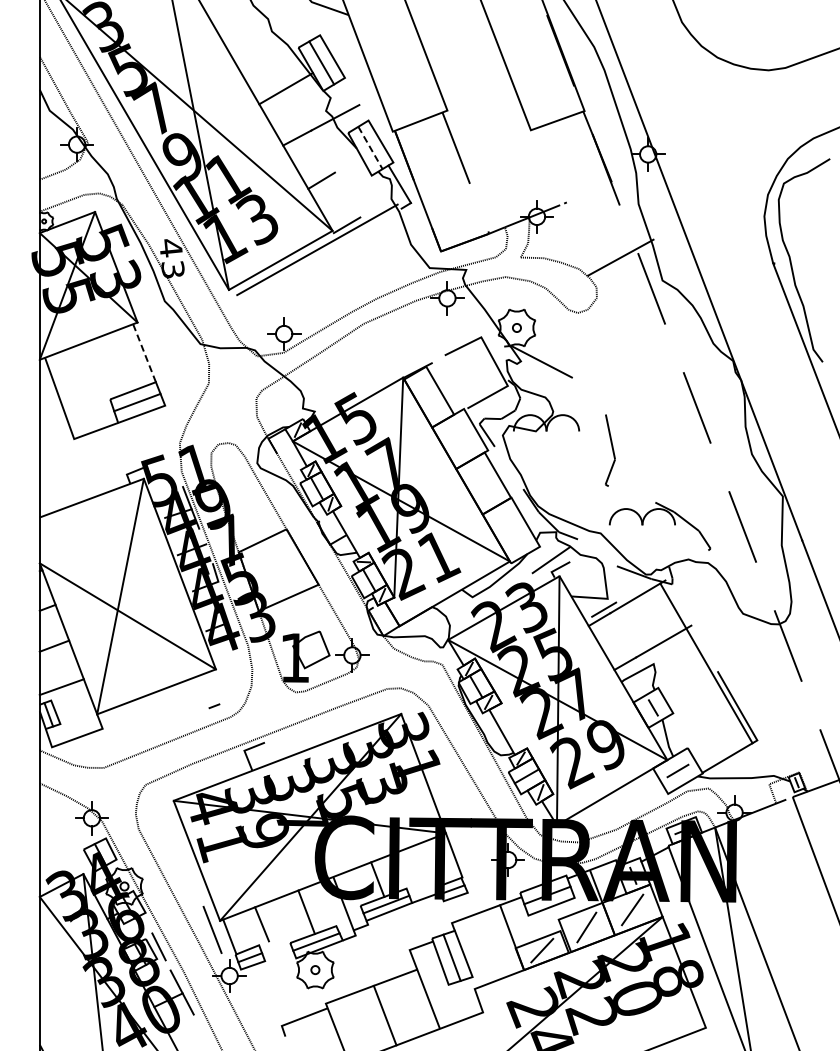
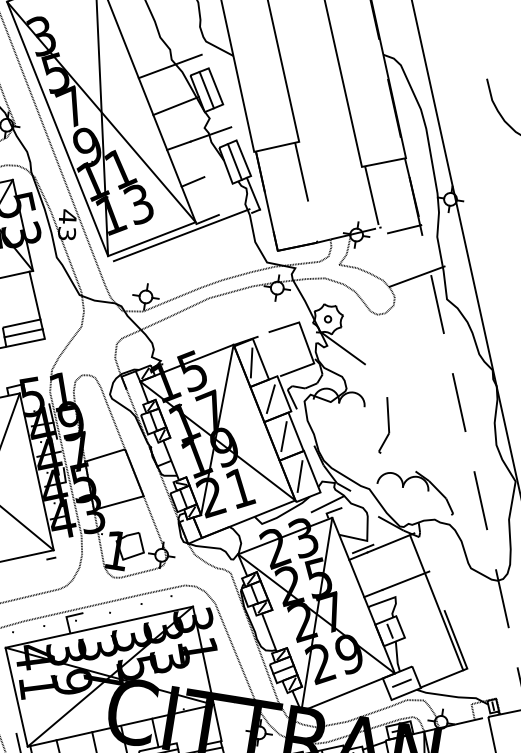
line: (271, 39) -> (170, 65), added
line: (370, 148) -> (234, 162), dashed -> solid
line: (549, 165) -> (372, 196), added
line: (596, 200) -> (404, 229), added
line: (144, 352) -> (35, 295), dashed -> solid
line: (428, 396) -> (251, 362), added
line: (459, 438) -> (270, 398), added
line: (483, 483) -> (283, 436), added
line: (511, 530) -> (300, 476), added
line: (214, 706) -> (51, 558), moved

